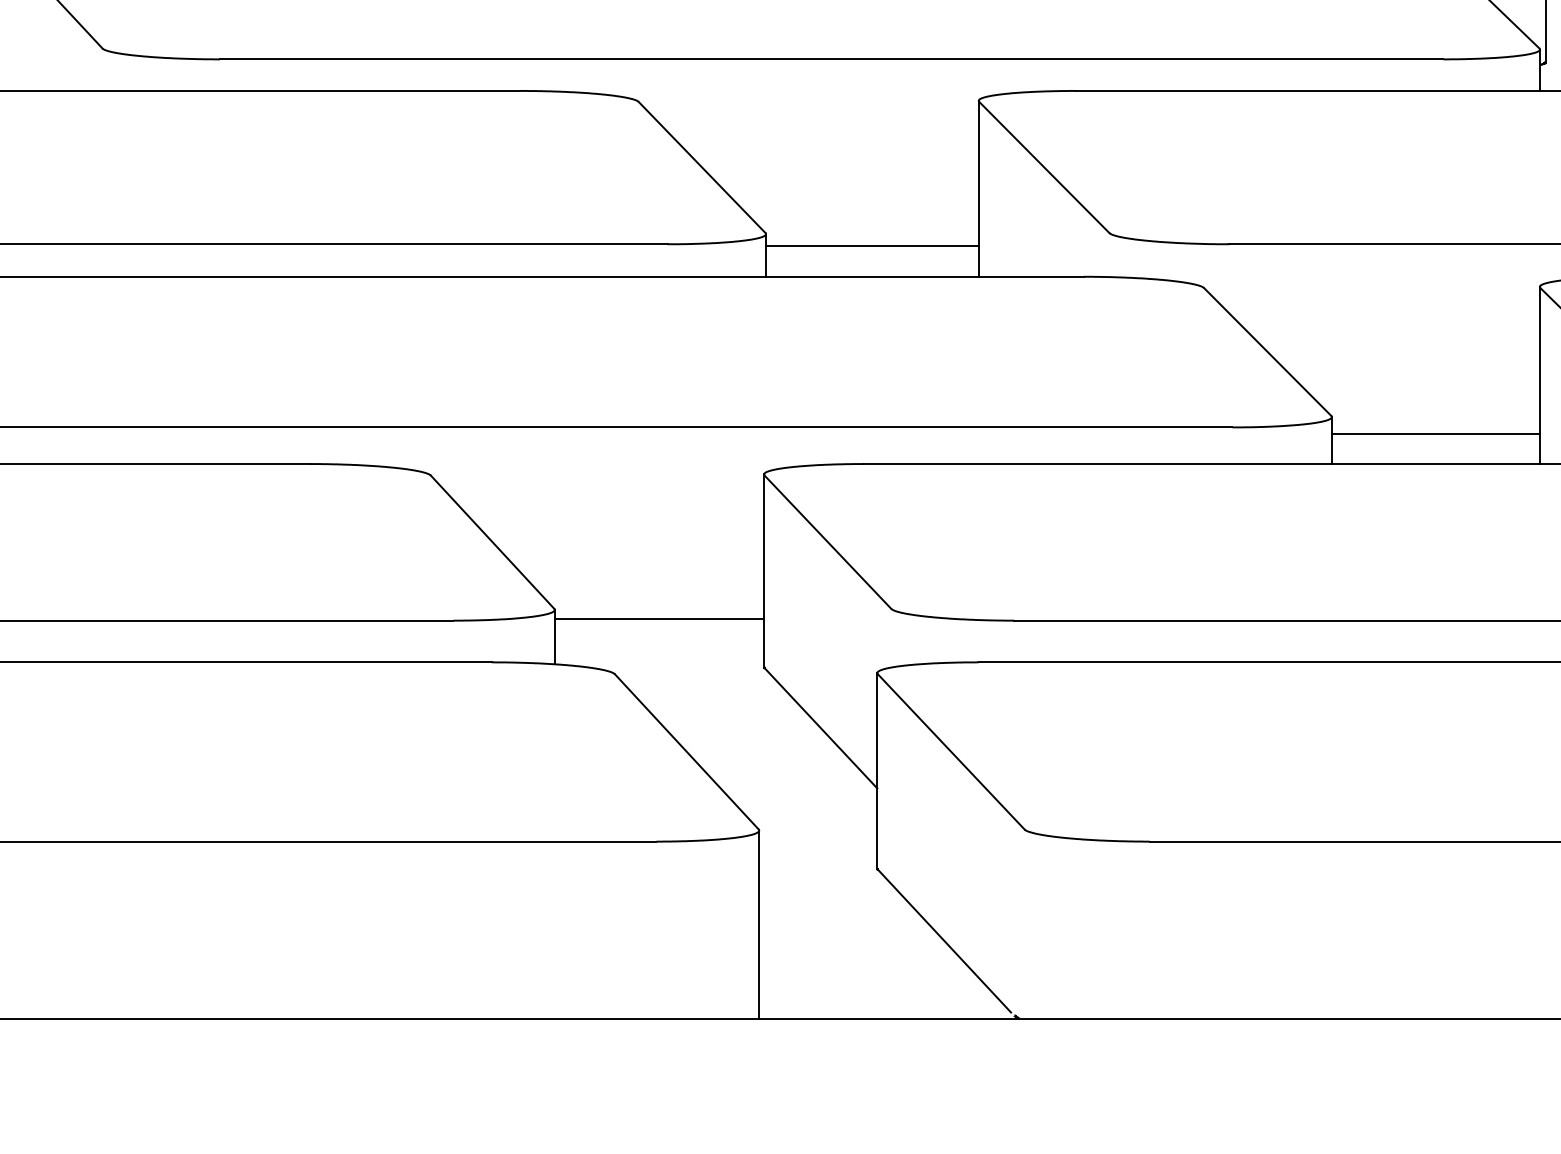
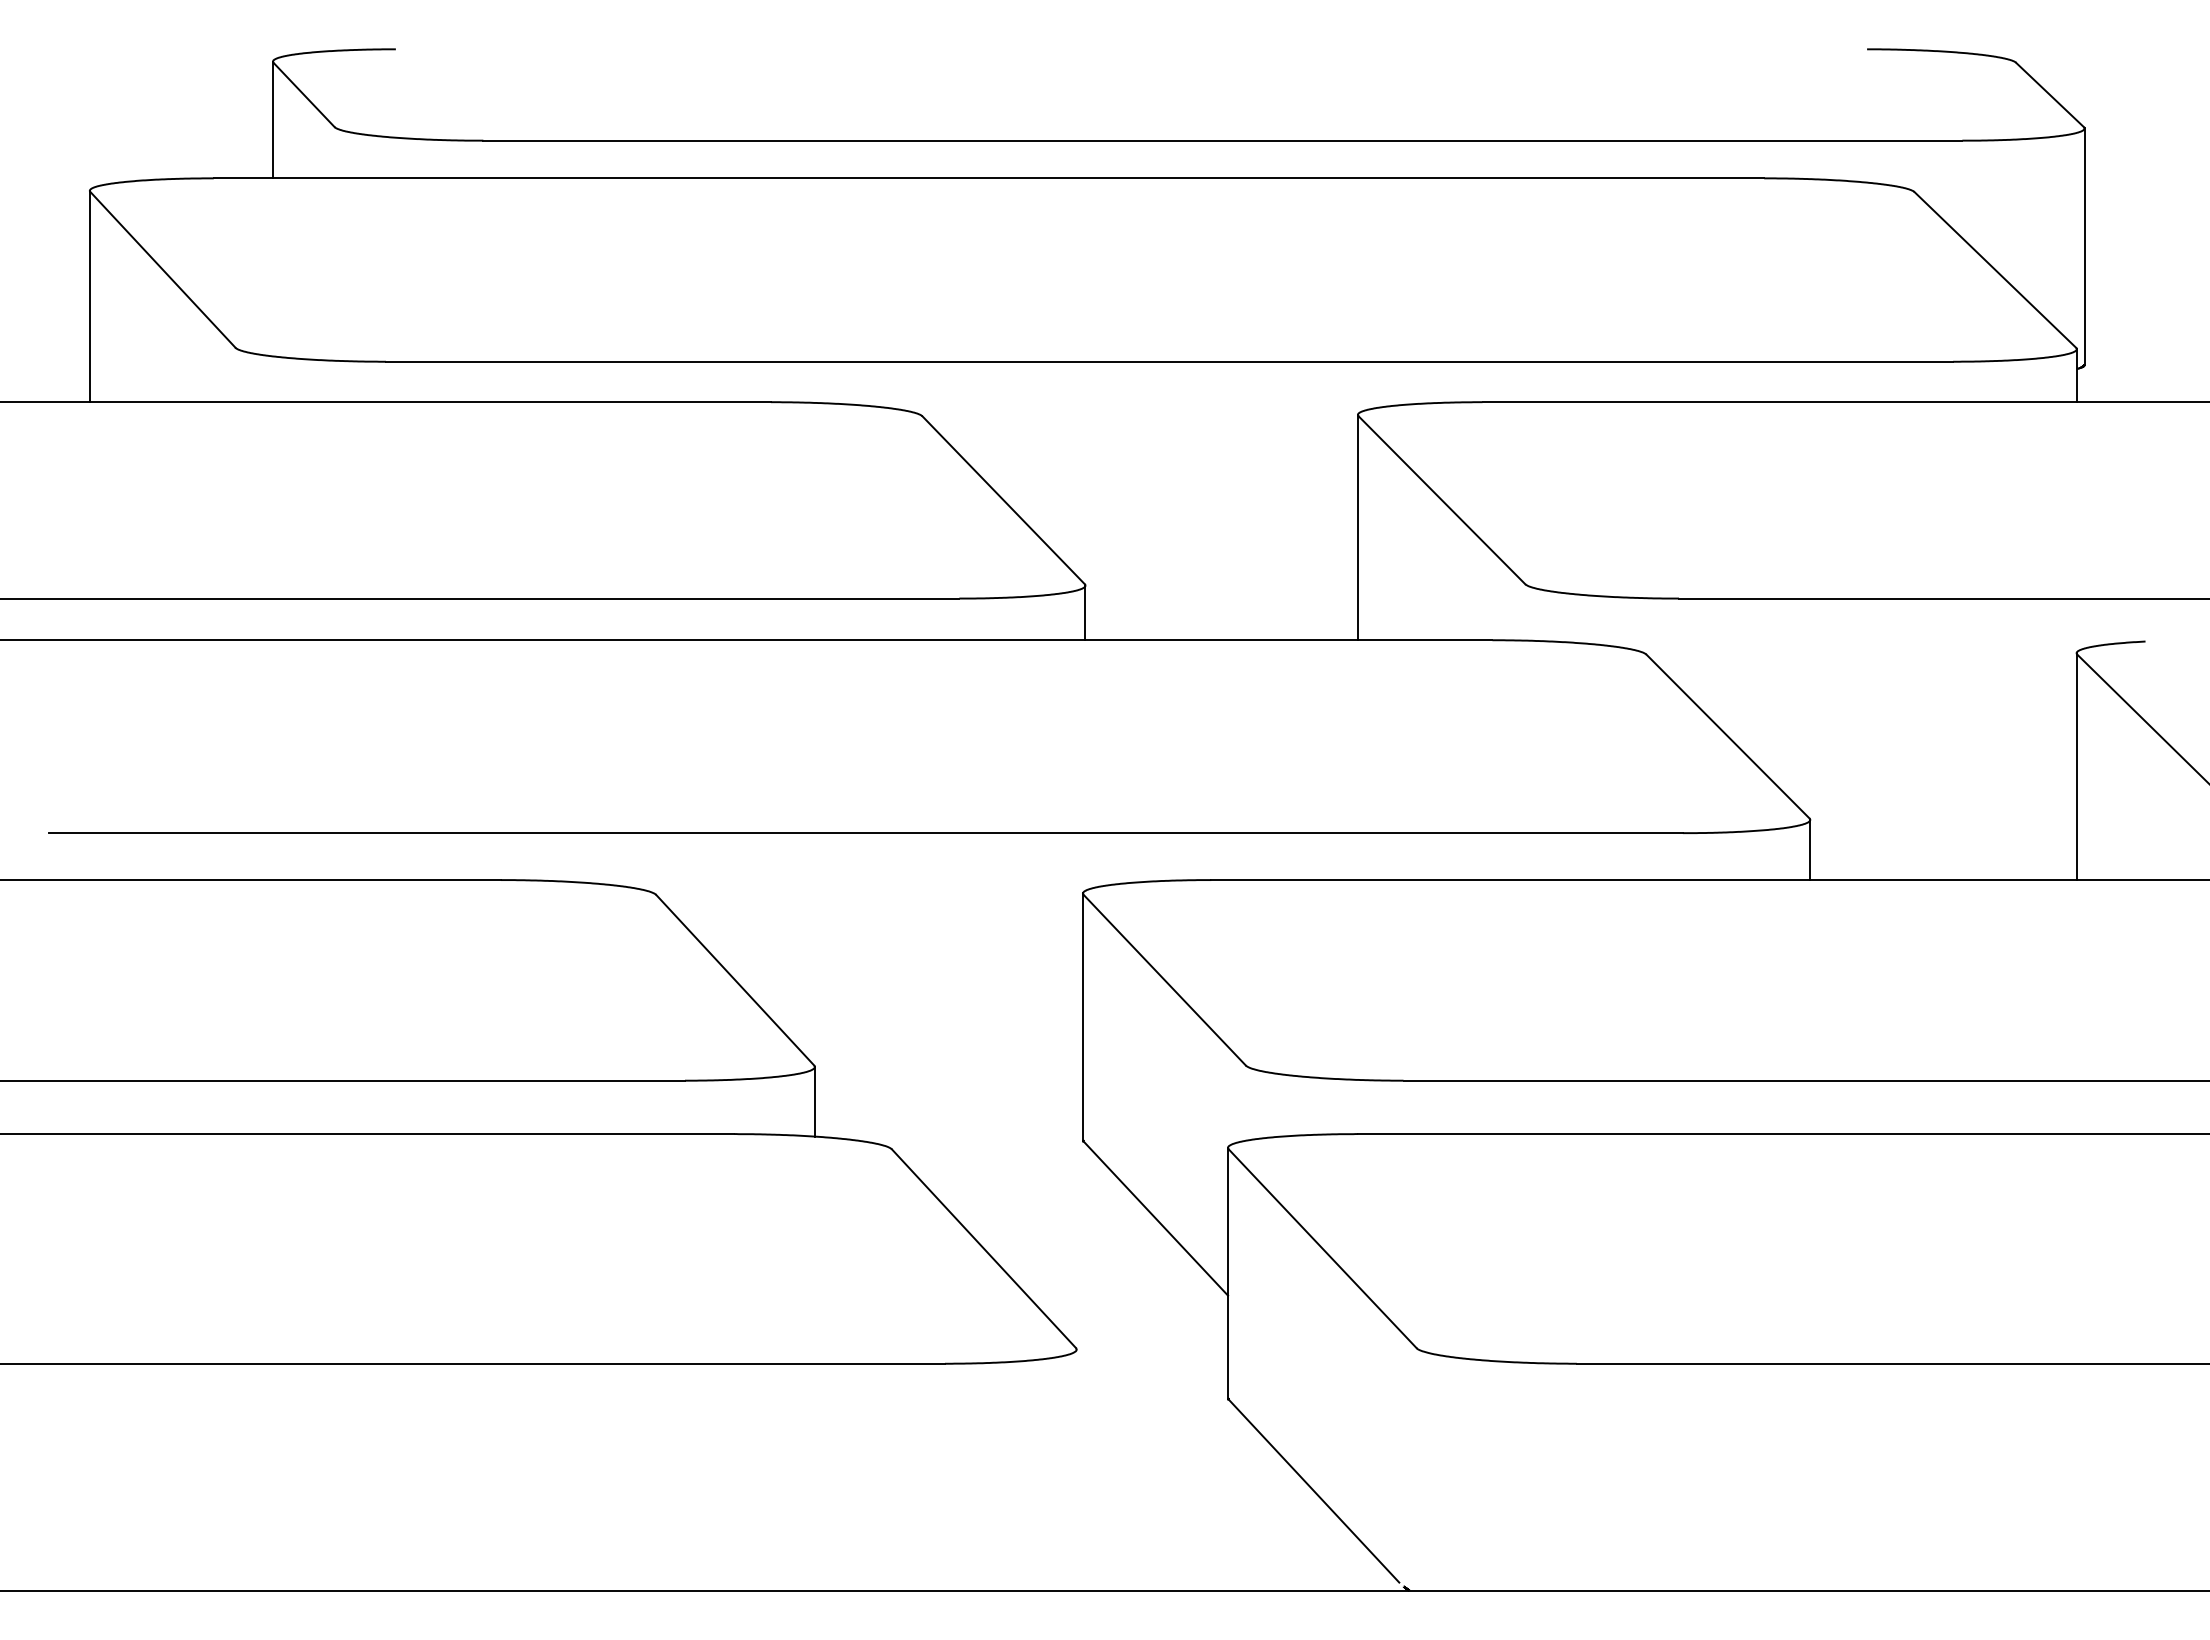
line: (872, 246) -> (1221, 601), removed
line: (1435, 433) -> (1943, 841), removed
line: (659, 619) -> (948, 1079), removed
line: (759, 924) -> (1076, 1469), removed

